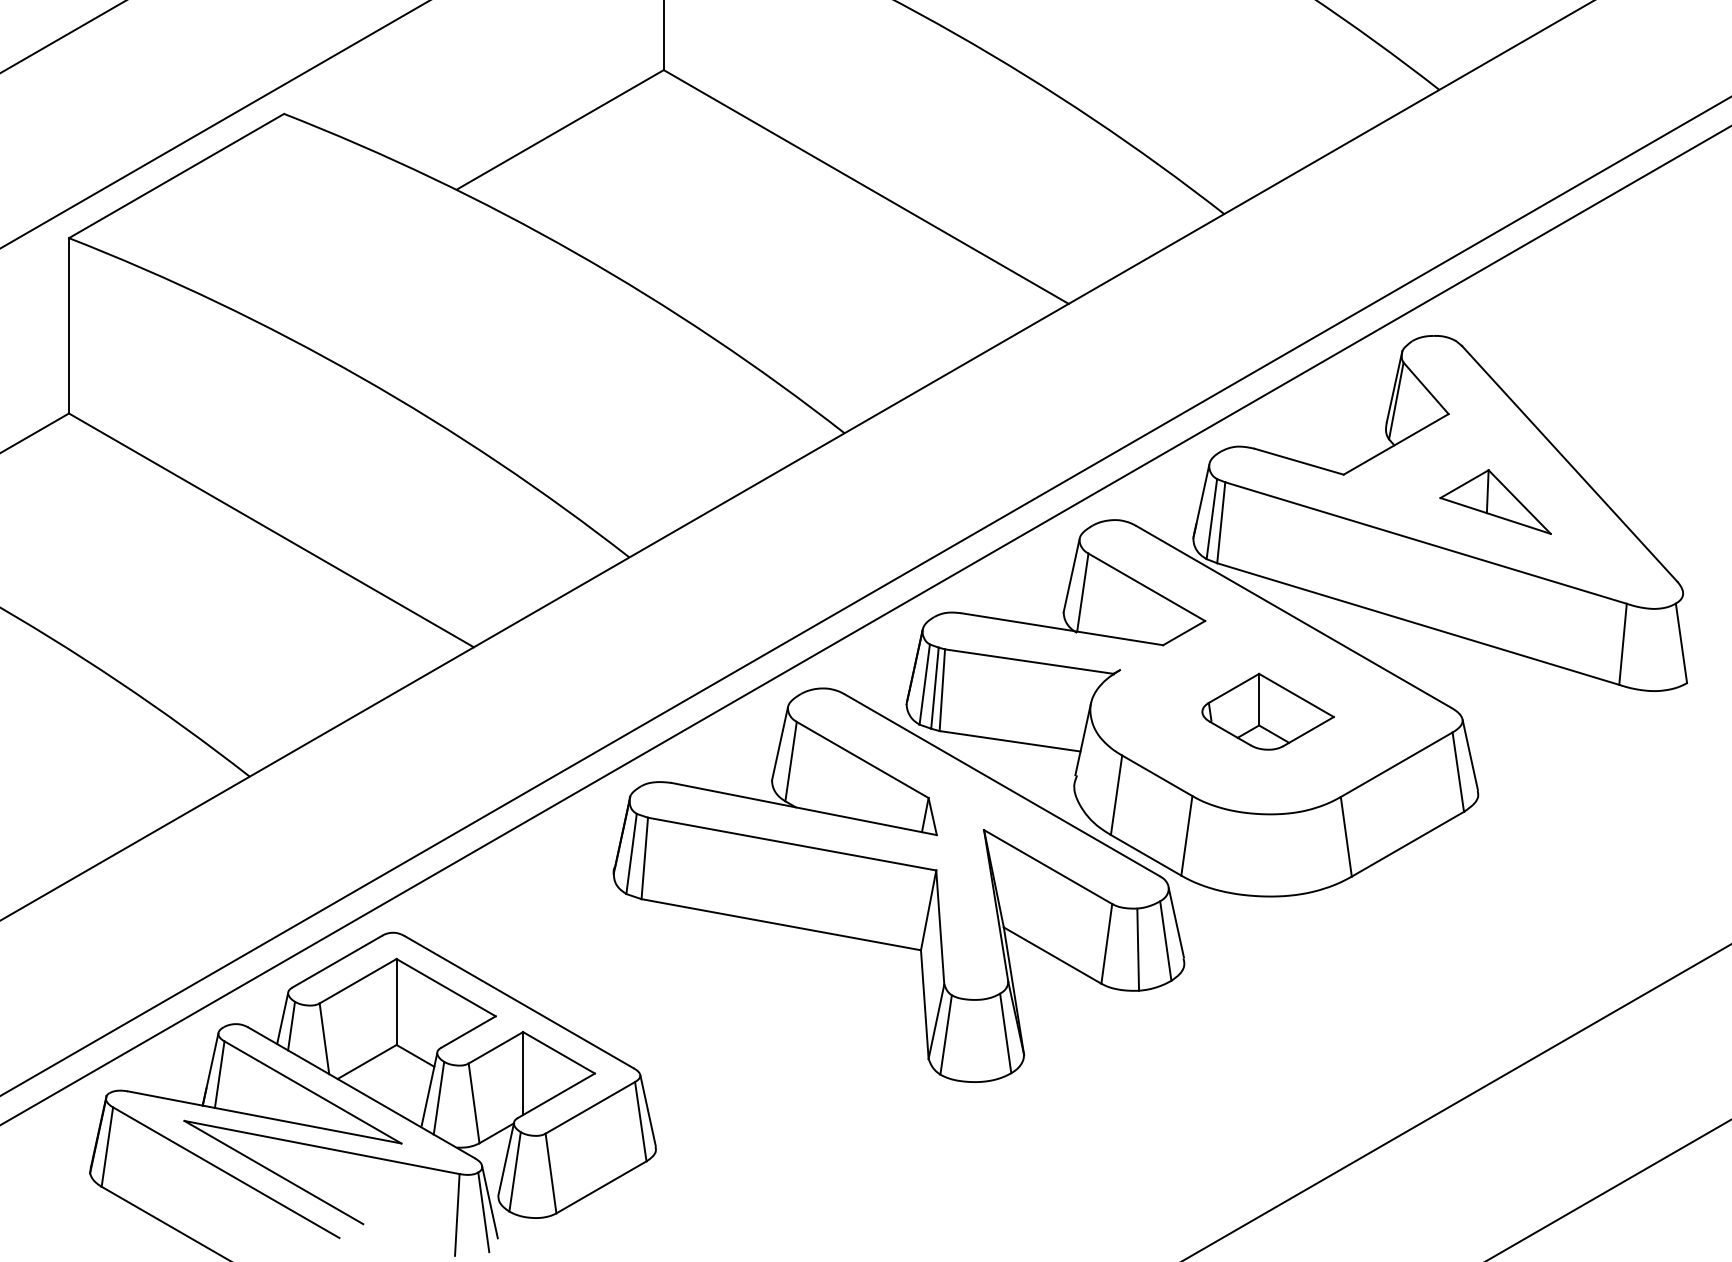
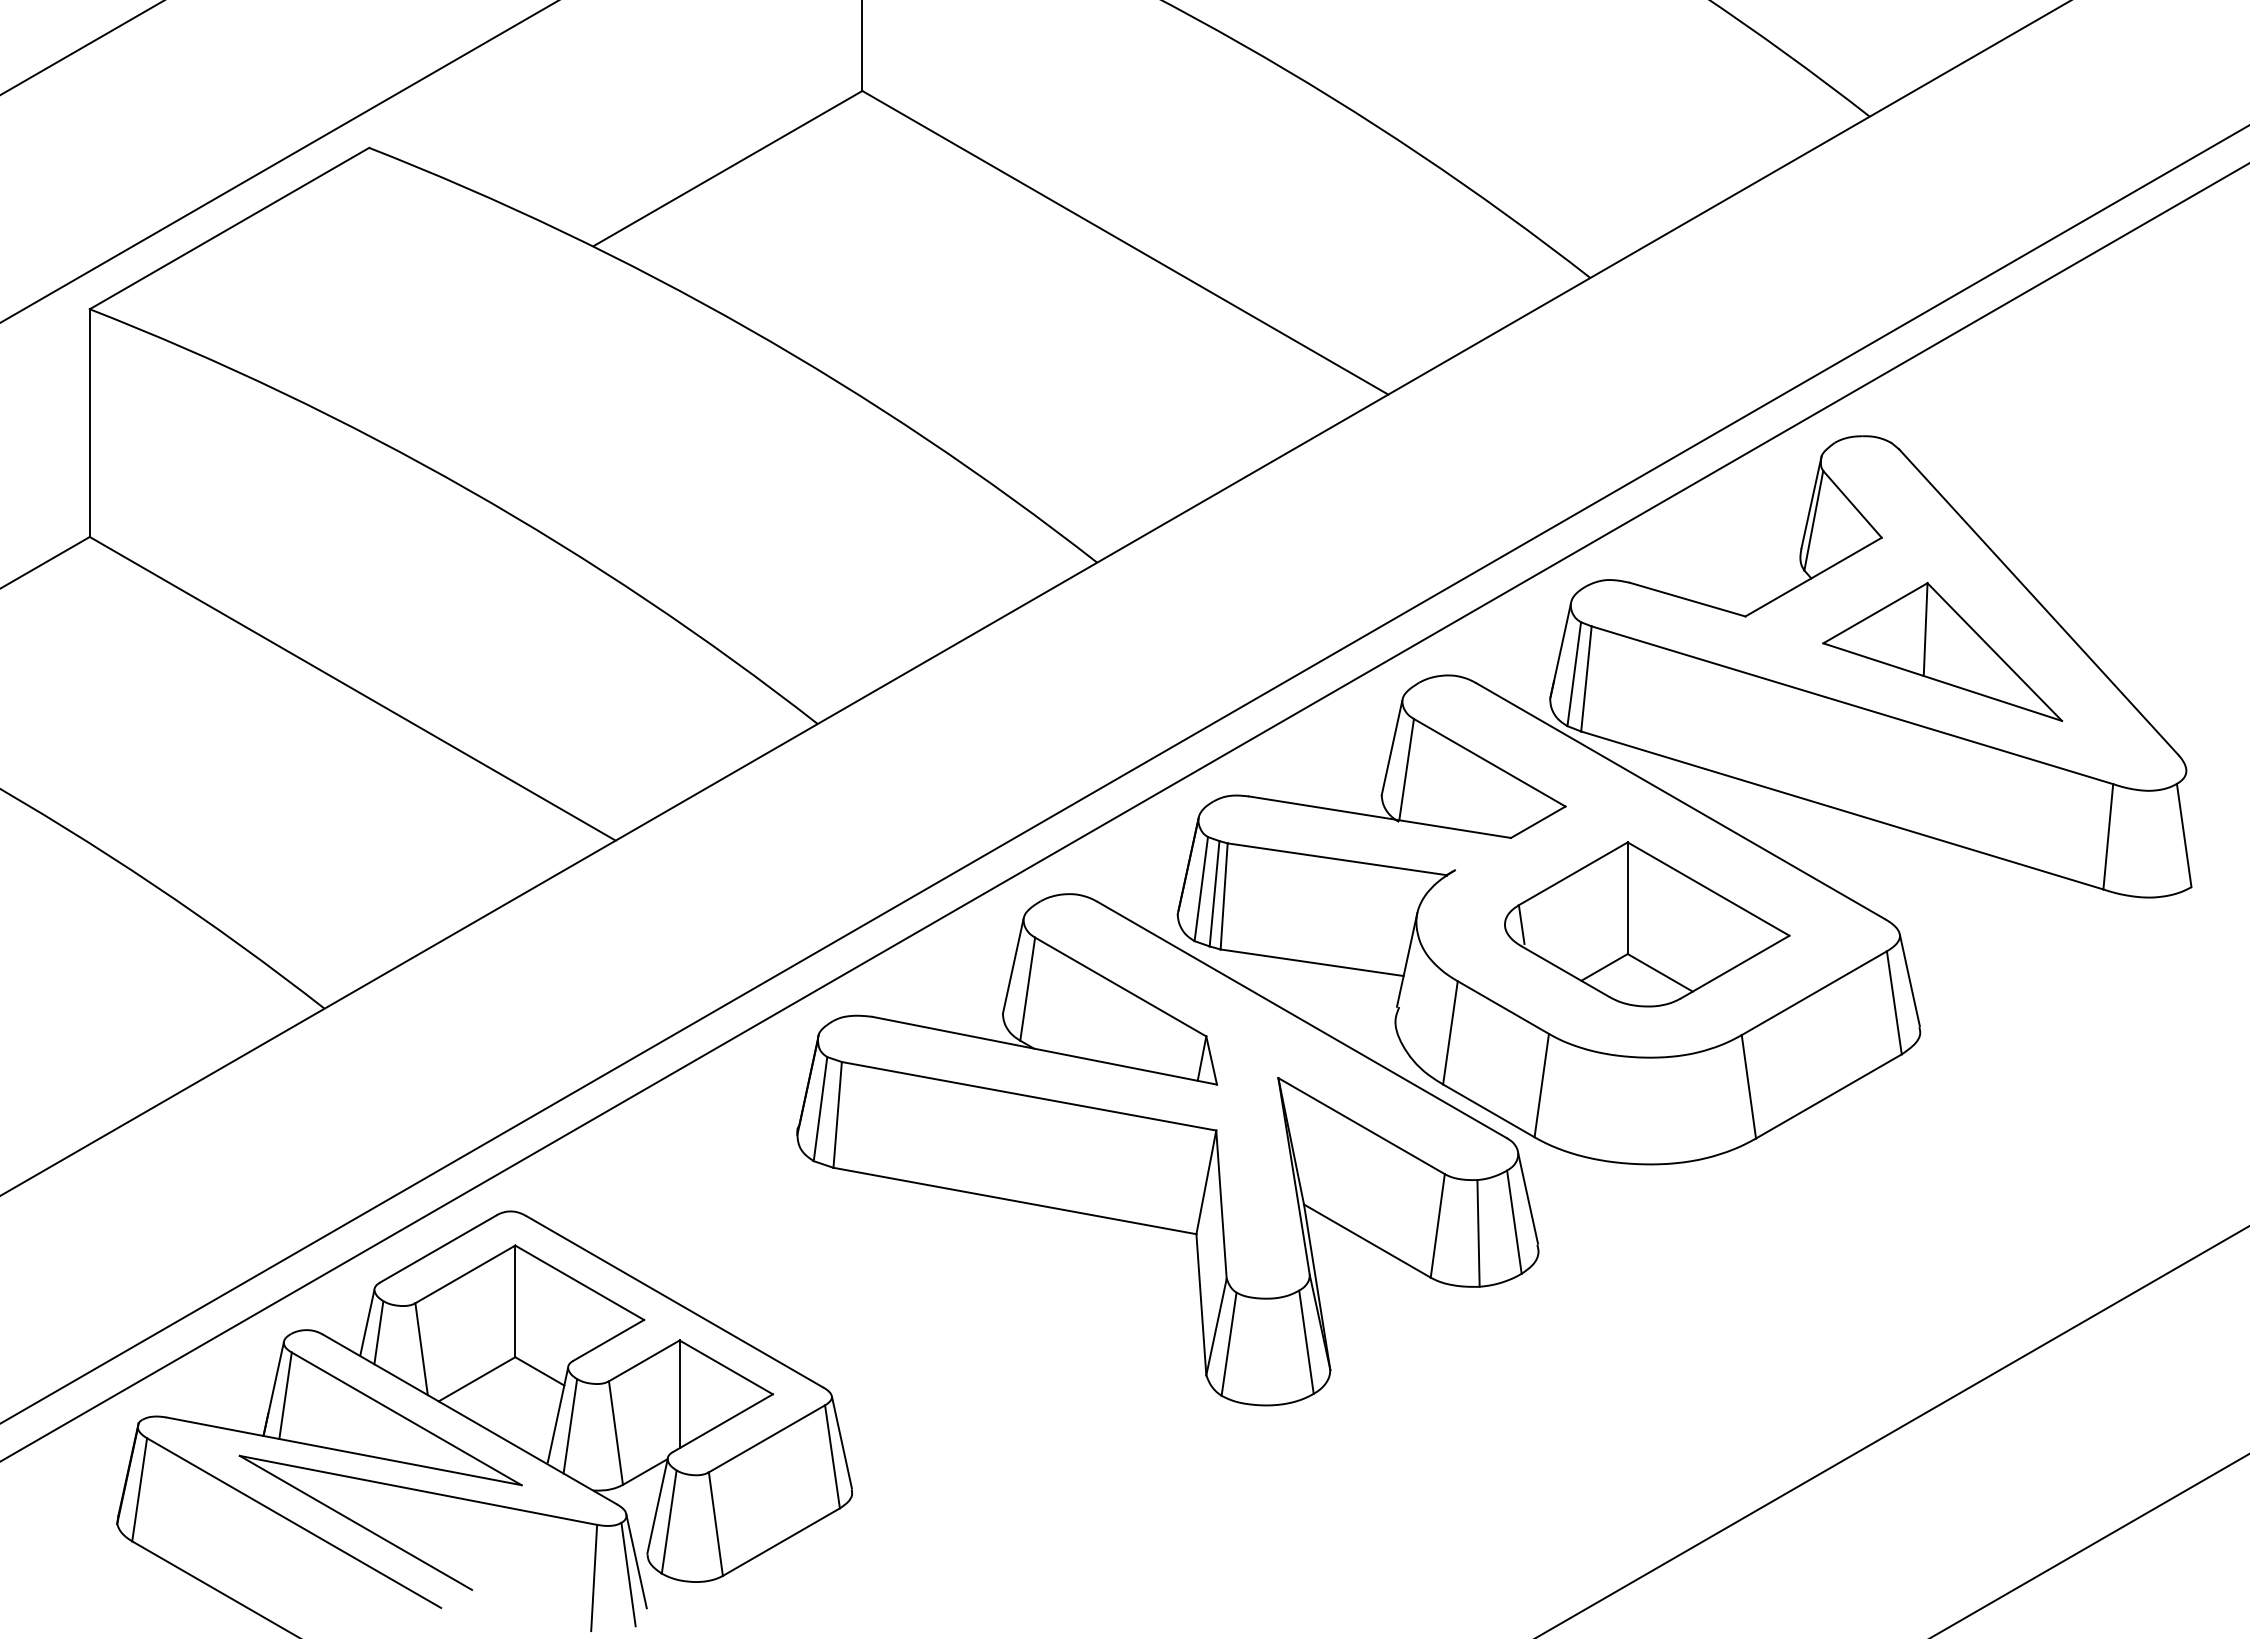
part: (1495, 501) -> (1942, 651), size x1.67
part: (1268, 711) -> (1647, 924), size x1.67

